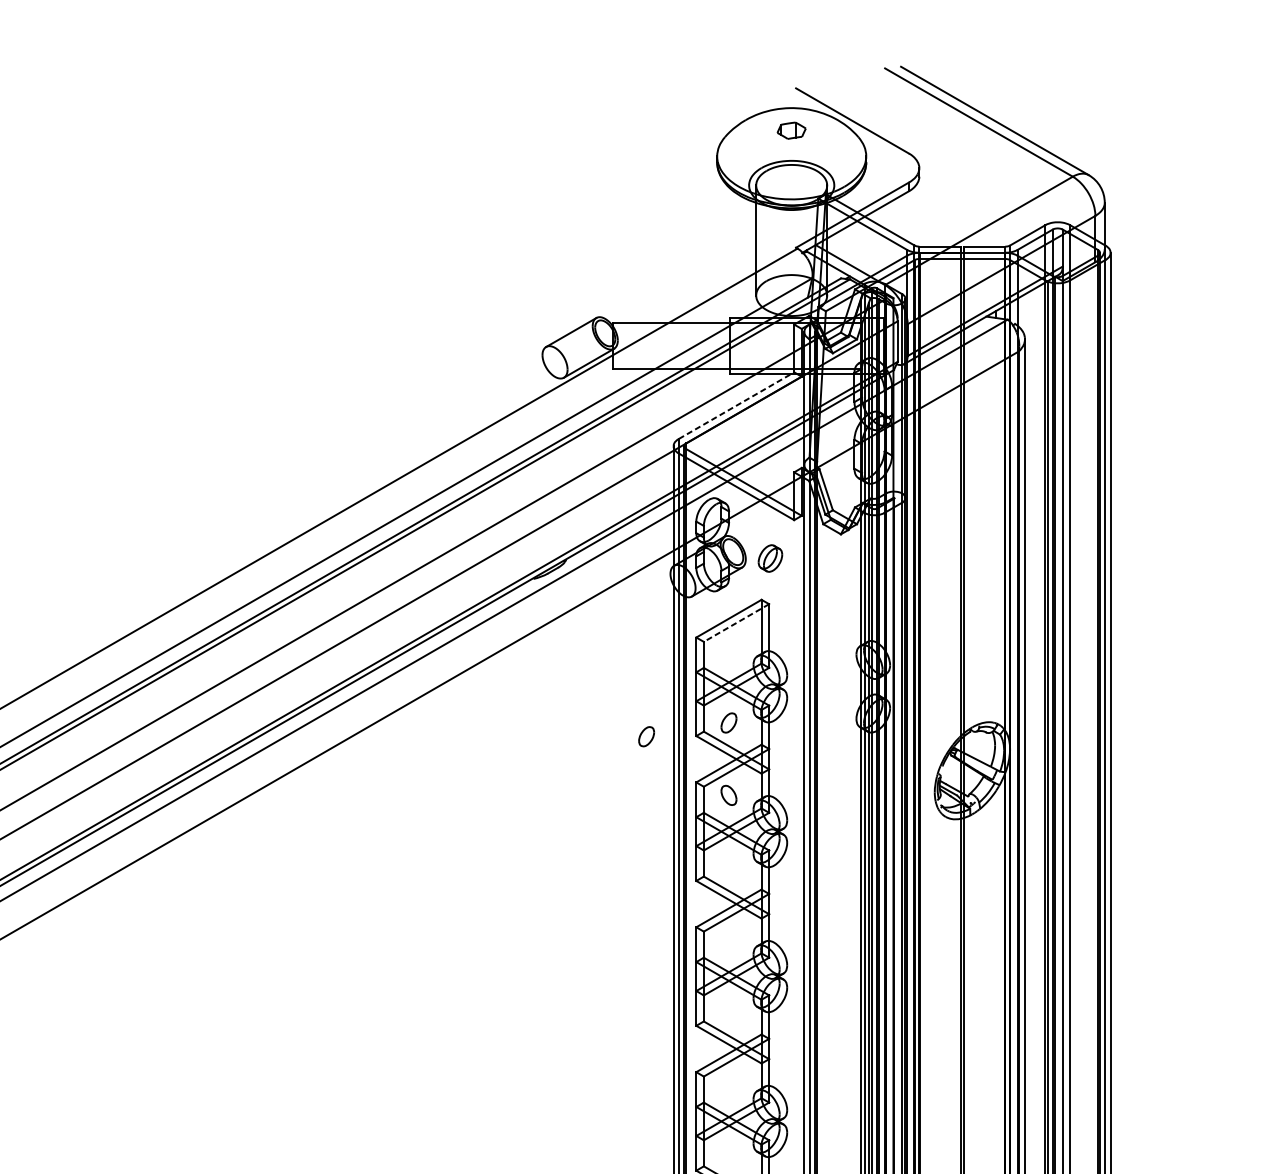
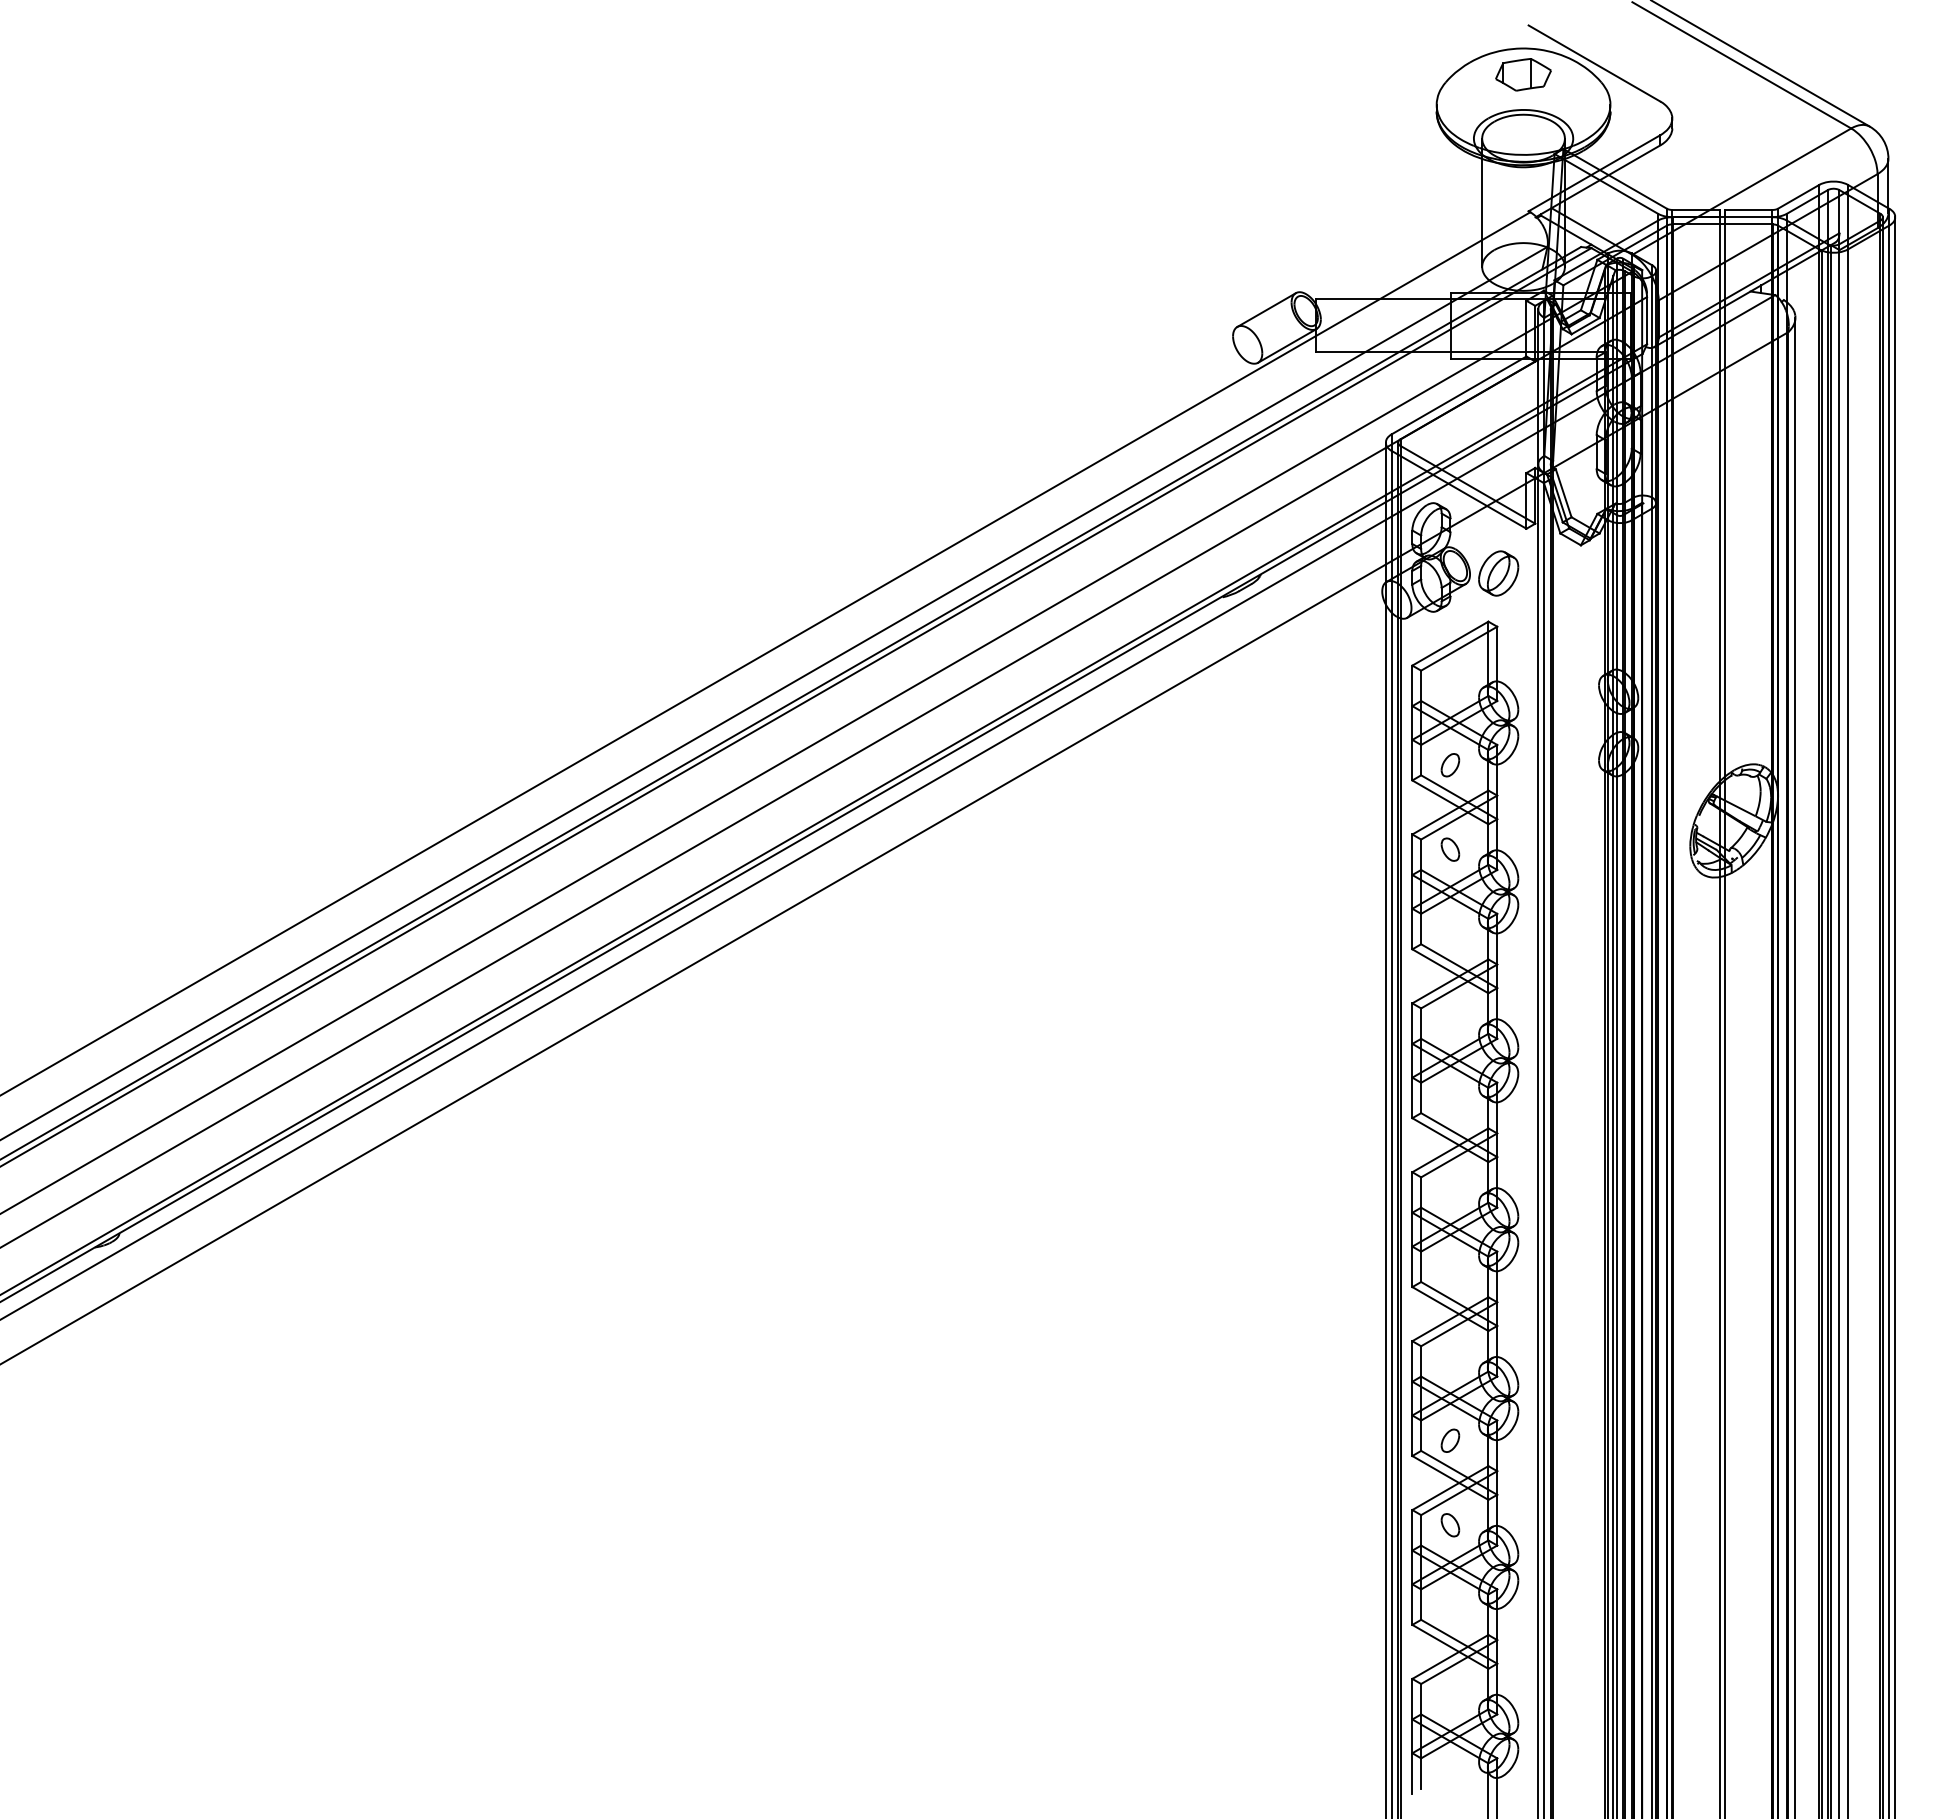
part: (791, 130) -> (1523, 74), size x1.67
line: (736, 405) -> (1459, 395), dashed -> solid
part: (770, 558) -> (1498, 573), size x1.43
line: (736, 622) -> (1459, 648), dashed -> solid
part: (646, 736) -> (1354, 781), removed

